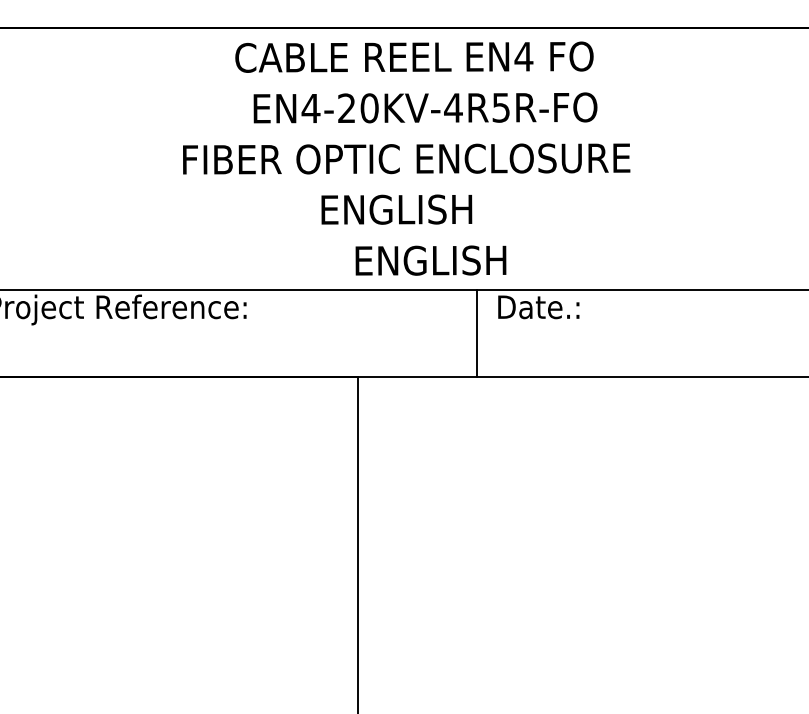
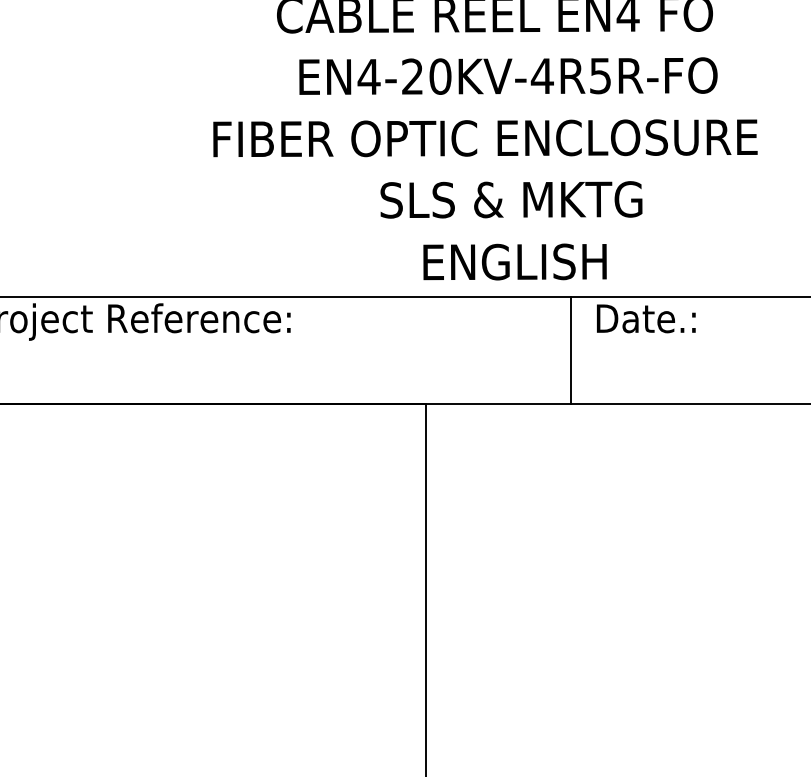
text: (427, 209) -> (510, 199), ENGLISH -> SLS & MKTG

